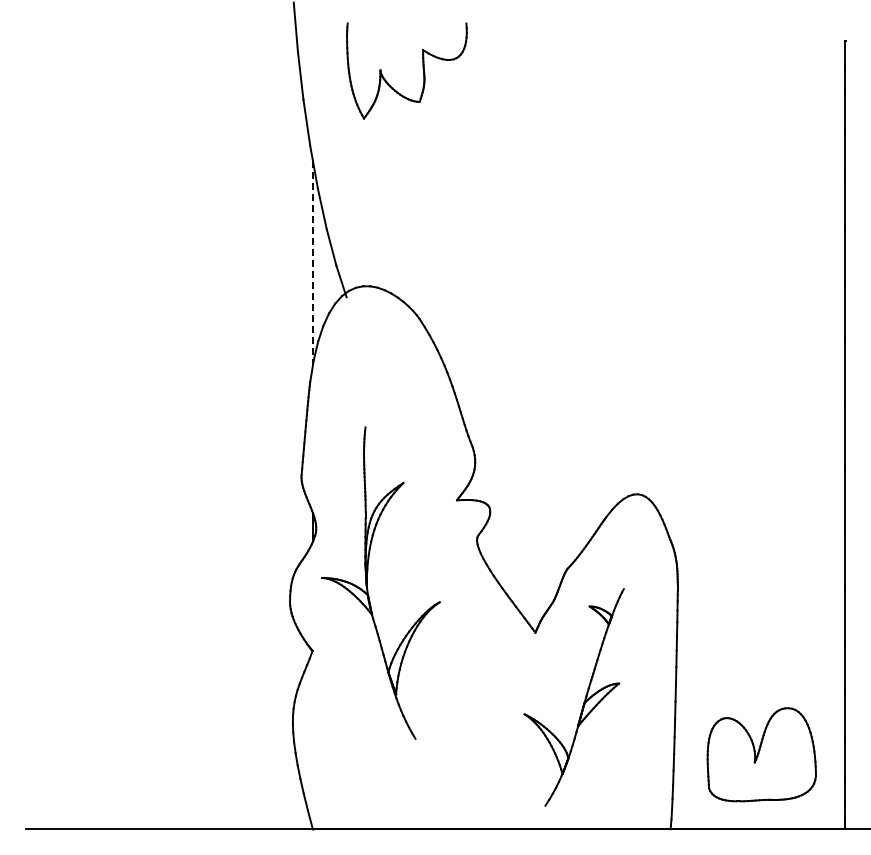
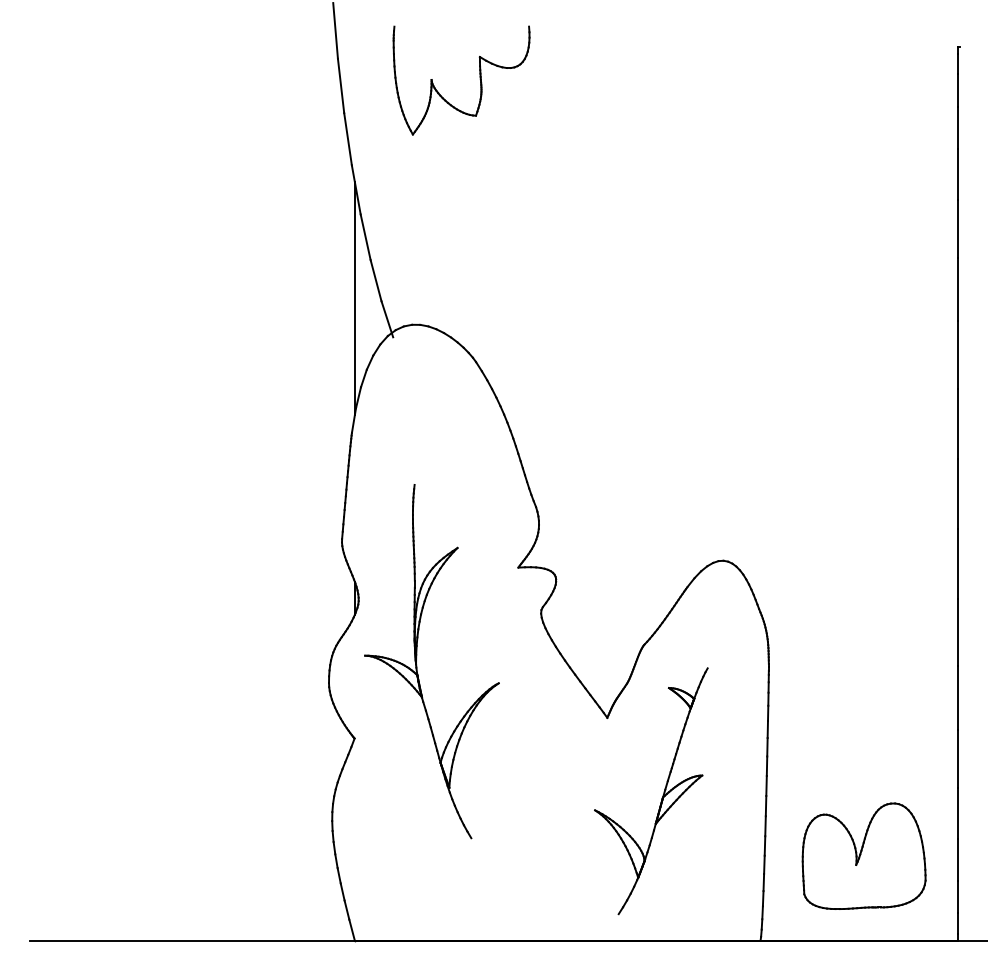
line: (312, 263) -> (354, 298), dashed -> solid

